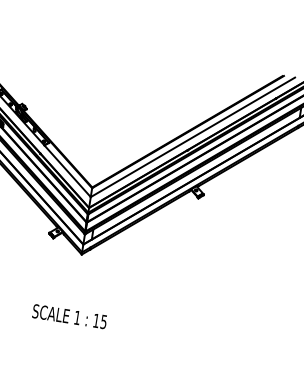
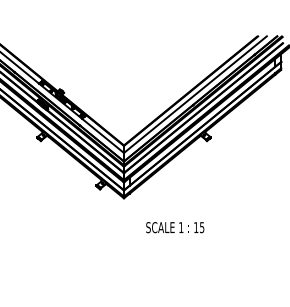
text: (70, 316) -> (175, 227), moved

